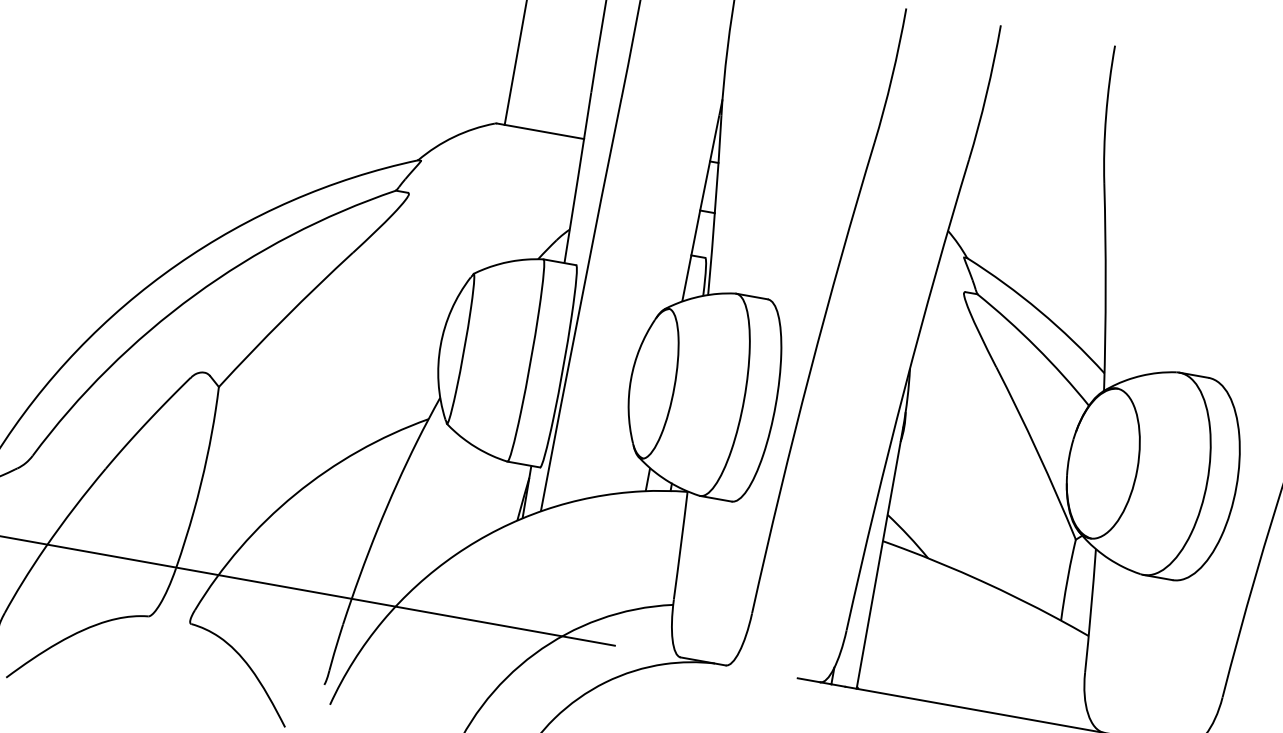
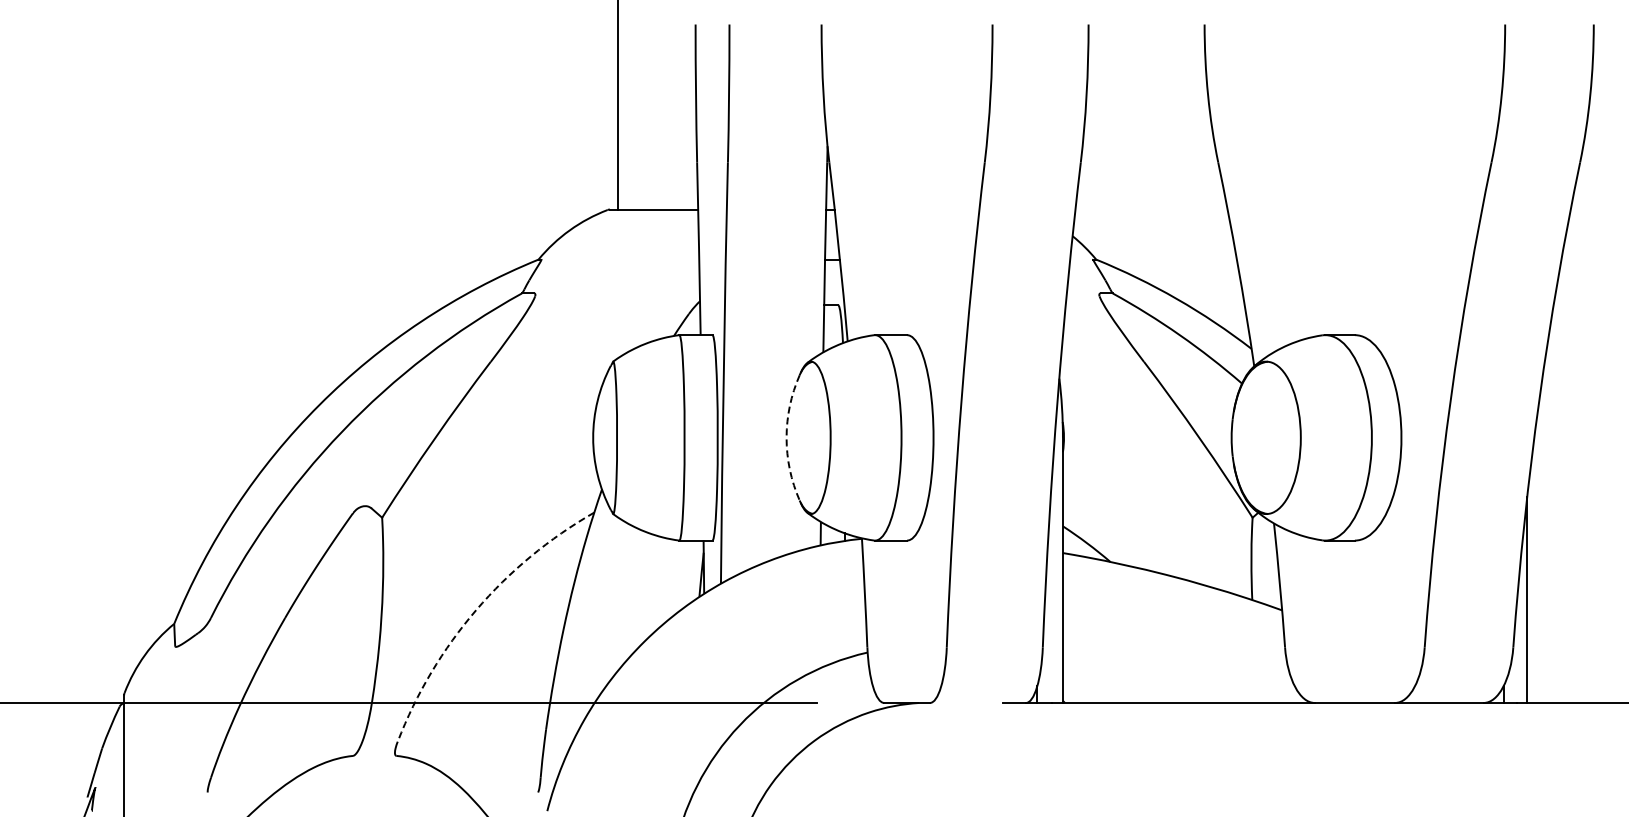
arc: (631, 378) -> (786, 437), solid -> dashed
arc: (295, 494) -> (476, 610), solid -> dashed

